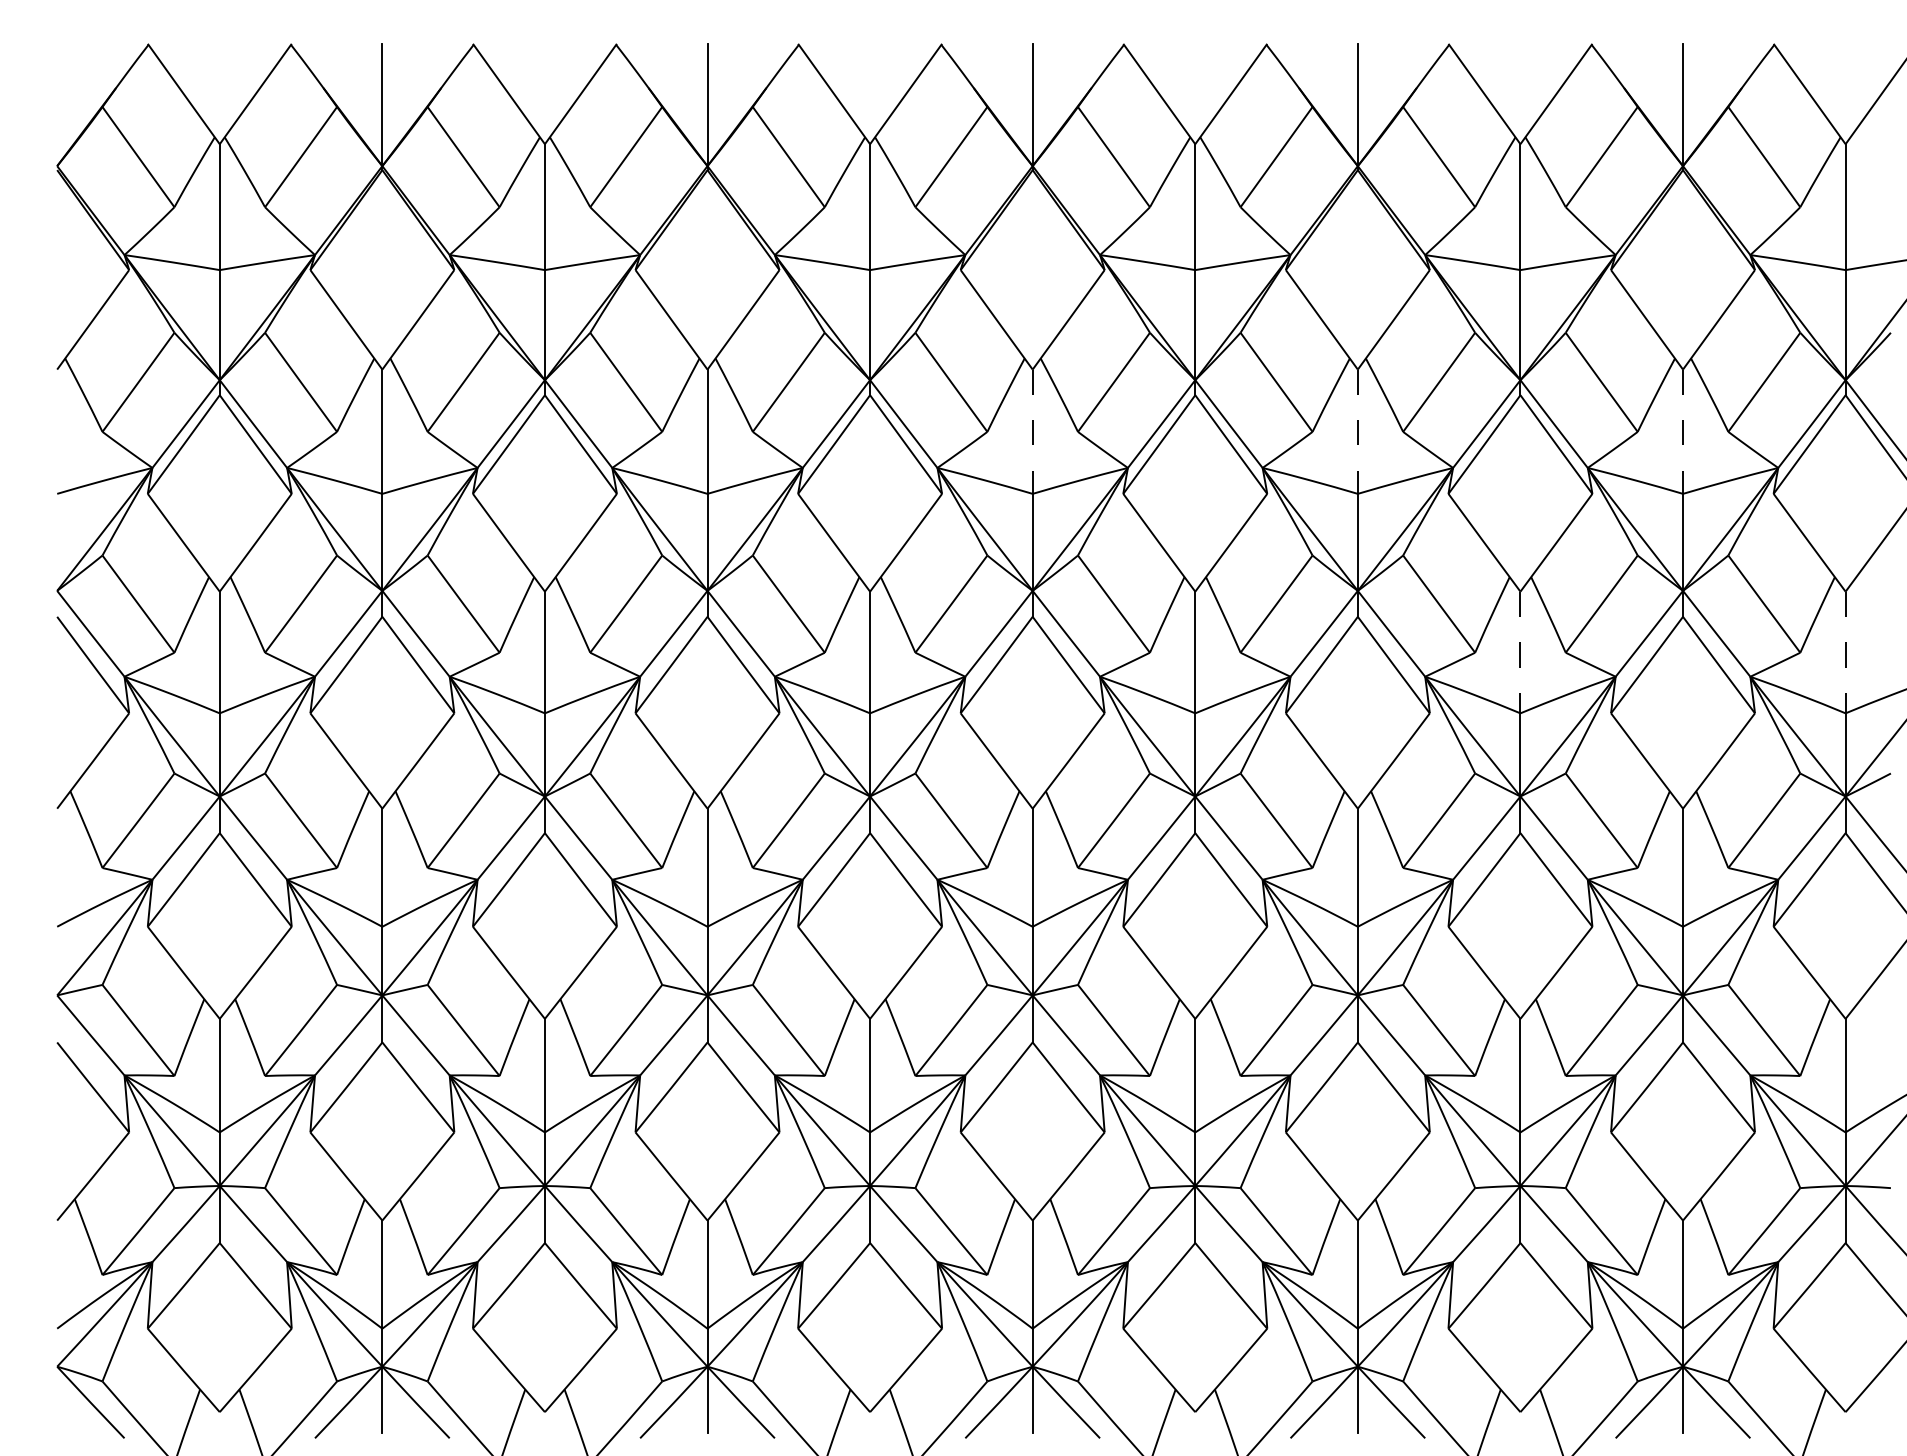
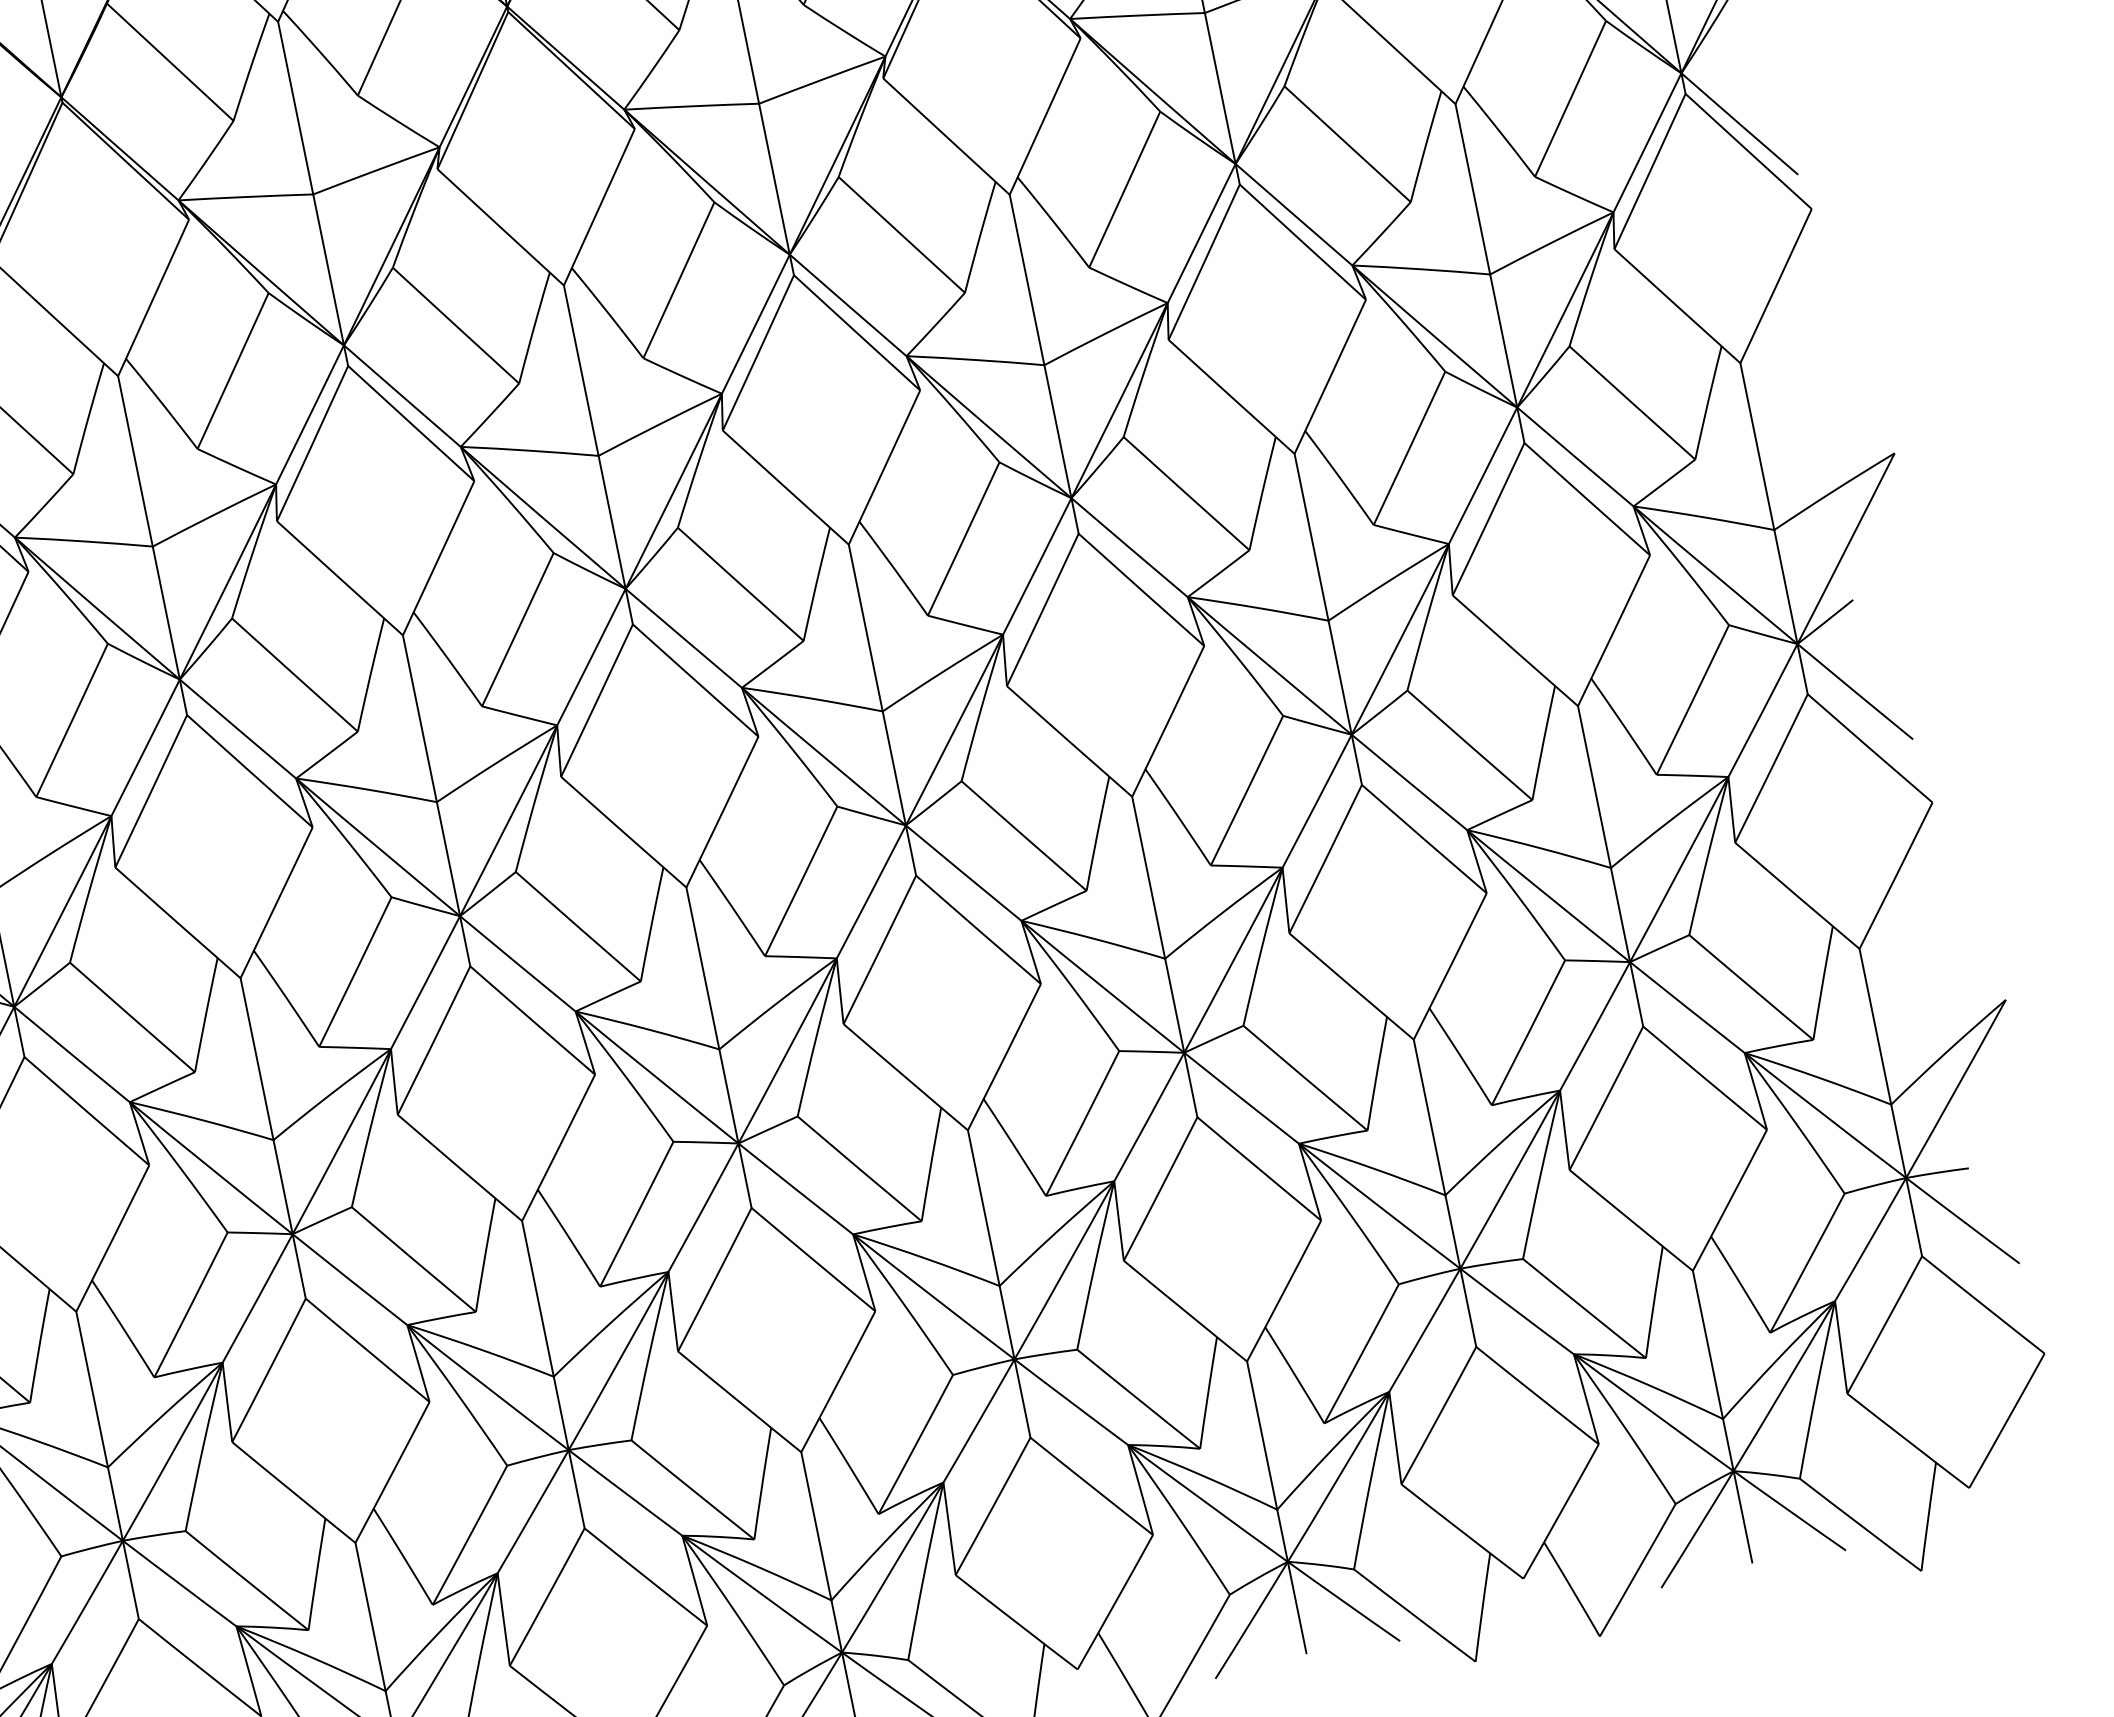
line: (1032, 432) -> (581, 371), dashed -> solid
line: (1357, 432) -> (1026, 281), dashed -> solid
line: (1683, 432) -> (1473, 190), dashed -> solid
line: (1520, 652) -> (1311, 537), dashed -> solid
line: (1845, 652) -> (1757, 446), dashed -> solid

